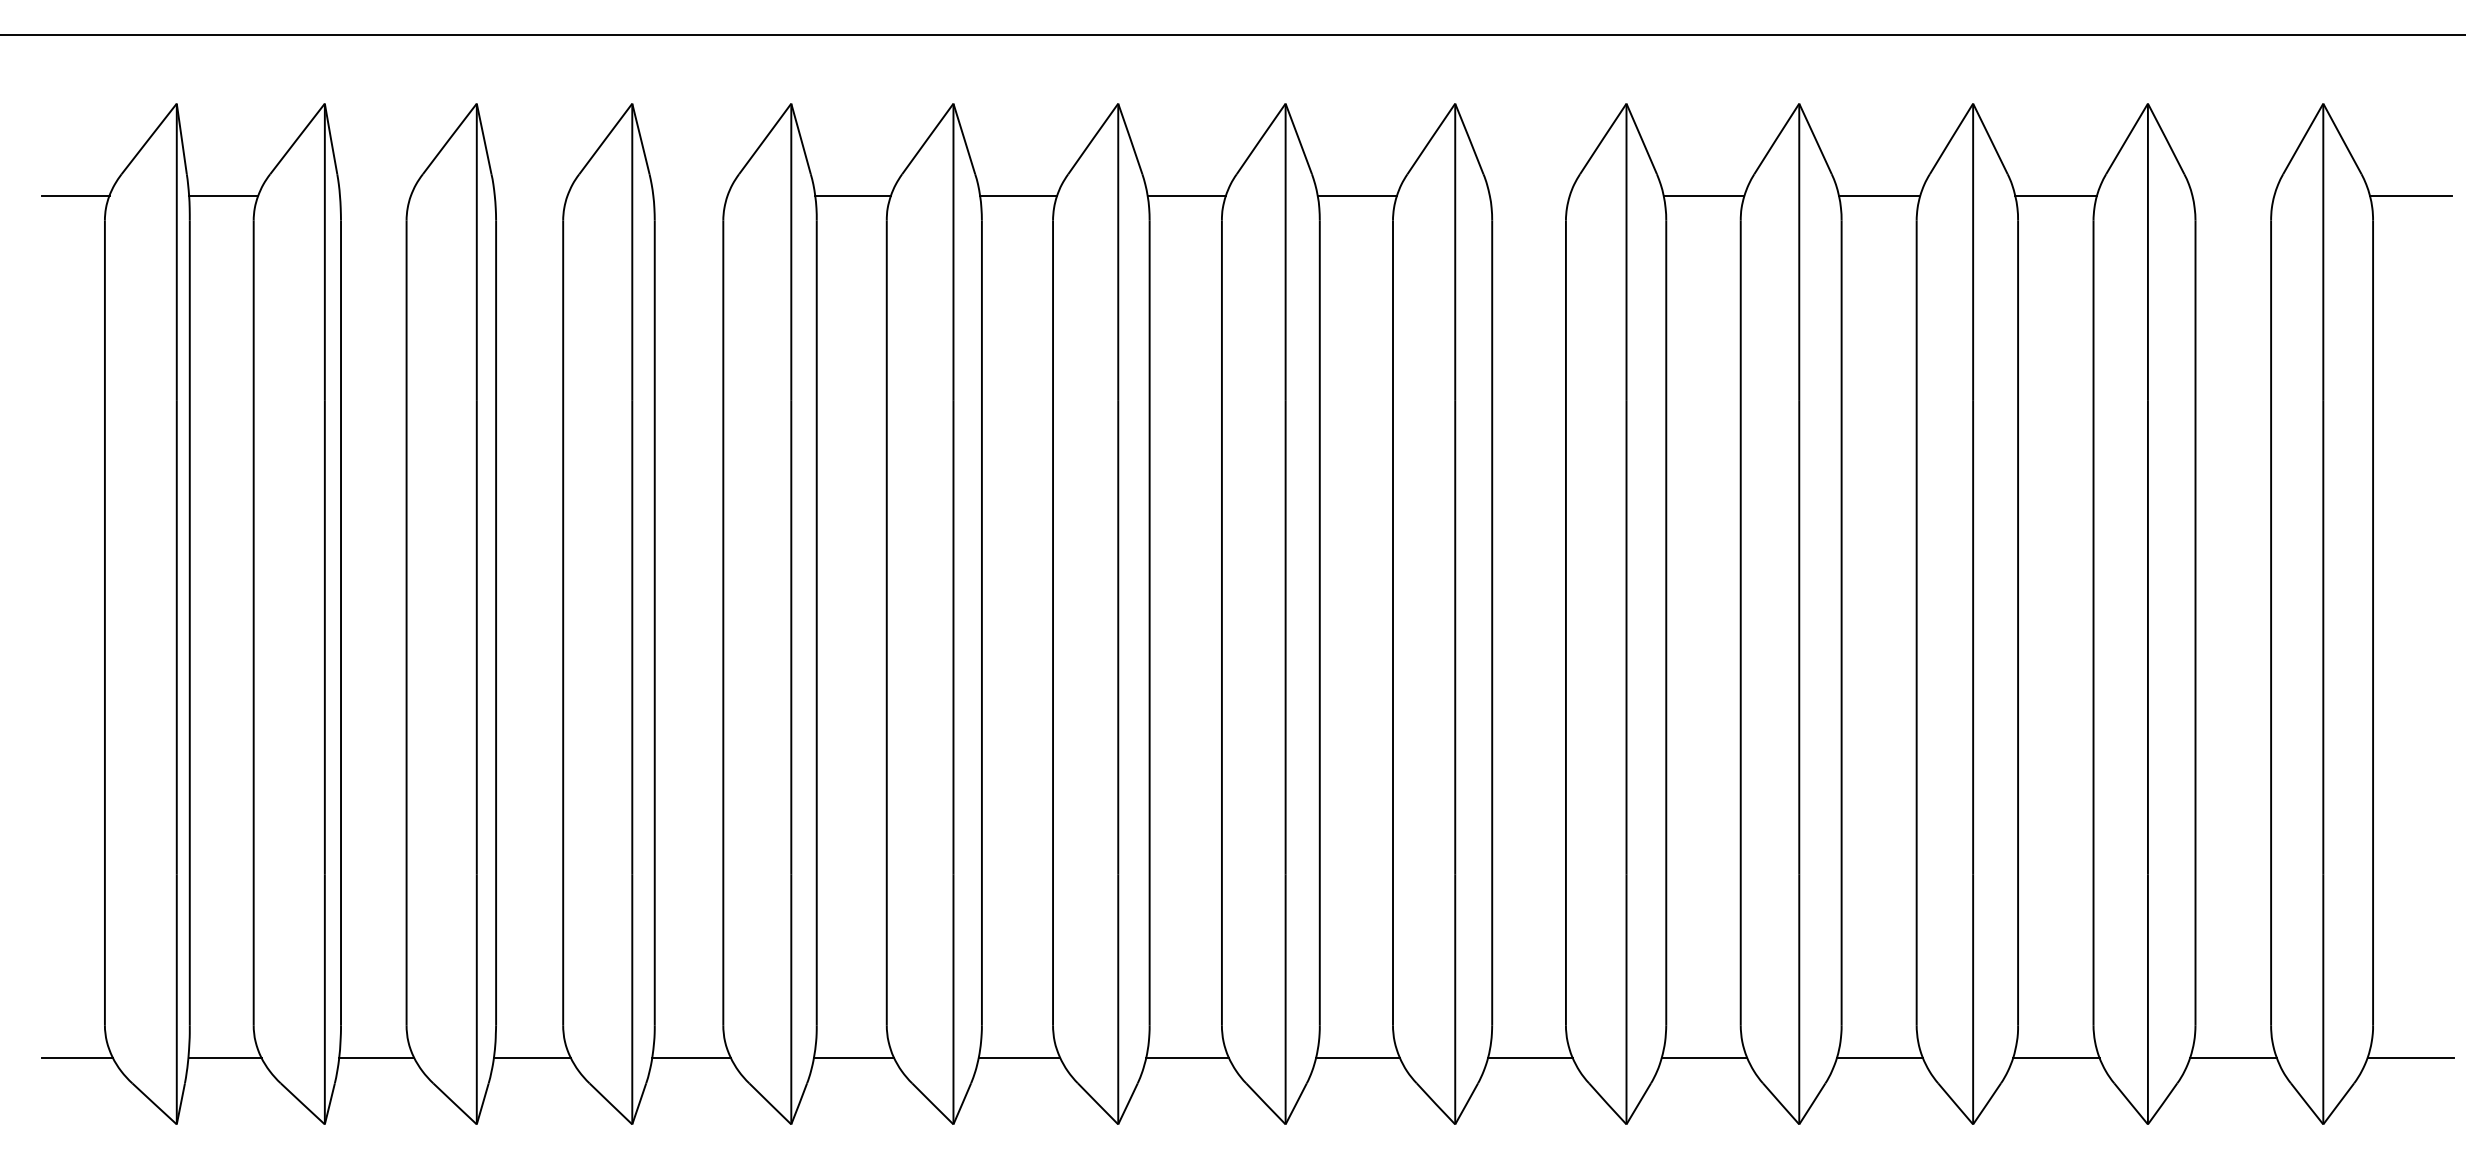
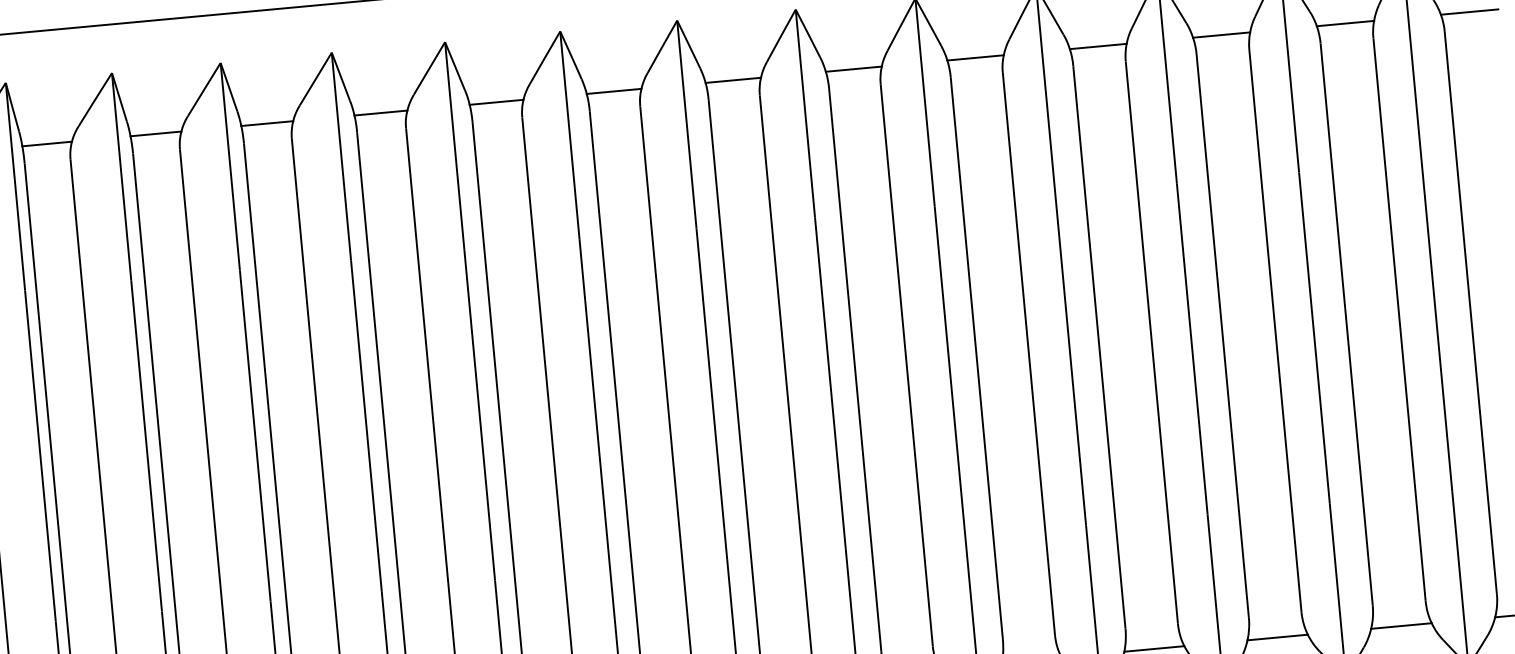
line: (375, 195) -> (47, 143), added
line: (530, 195) -> (155, 133), added
line: (690, 195) -> (267, 123), added
line: (1529, 195) -> (853, 69), added
line: (2233, 195) -> (1345, 23), added

